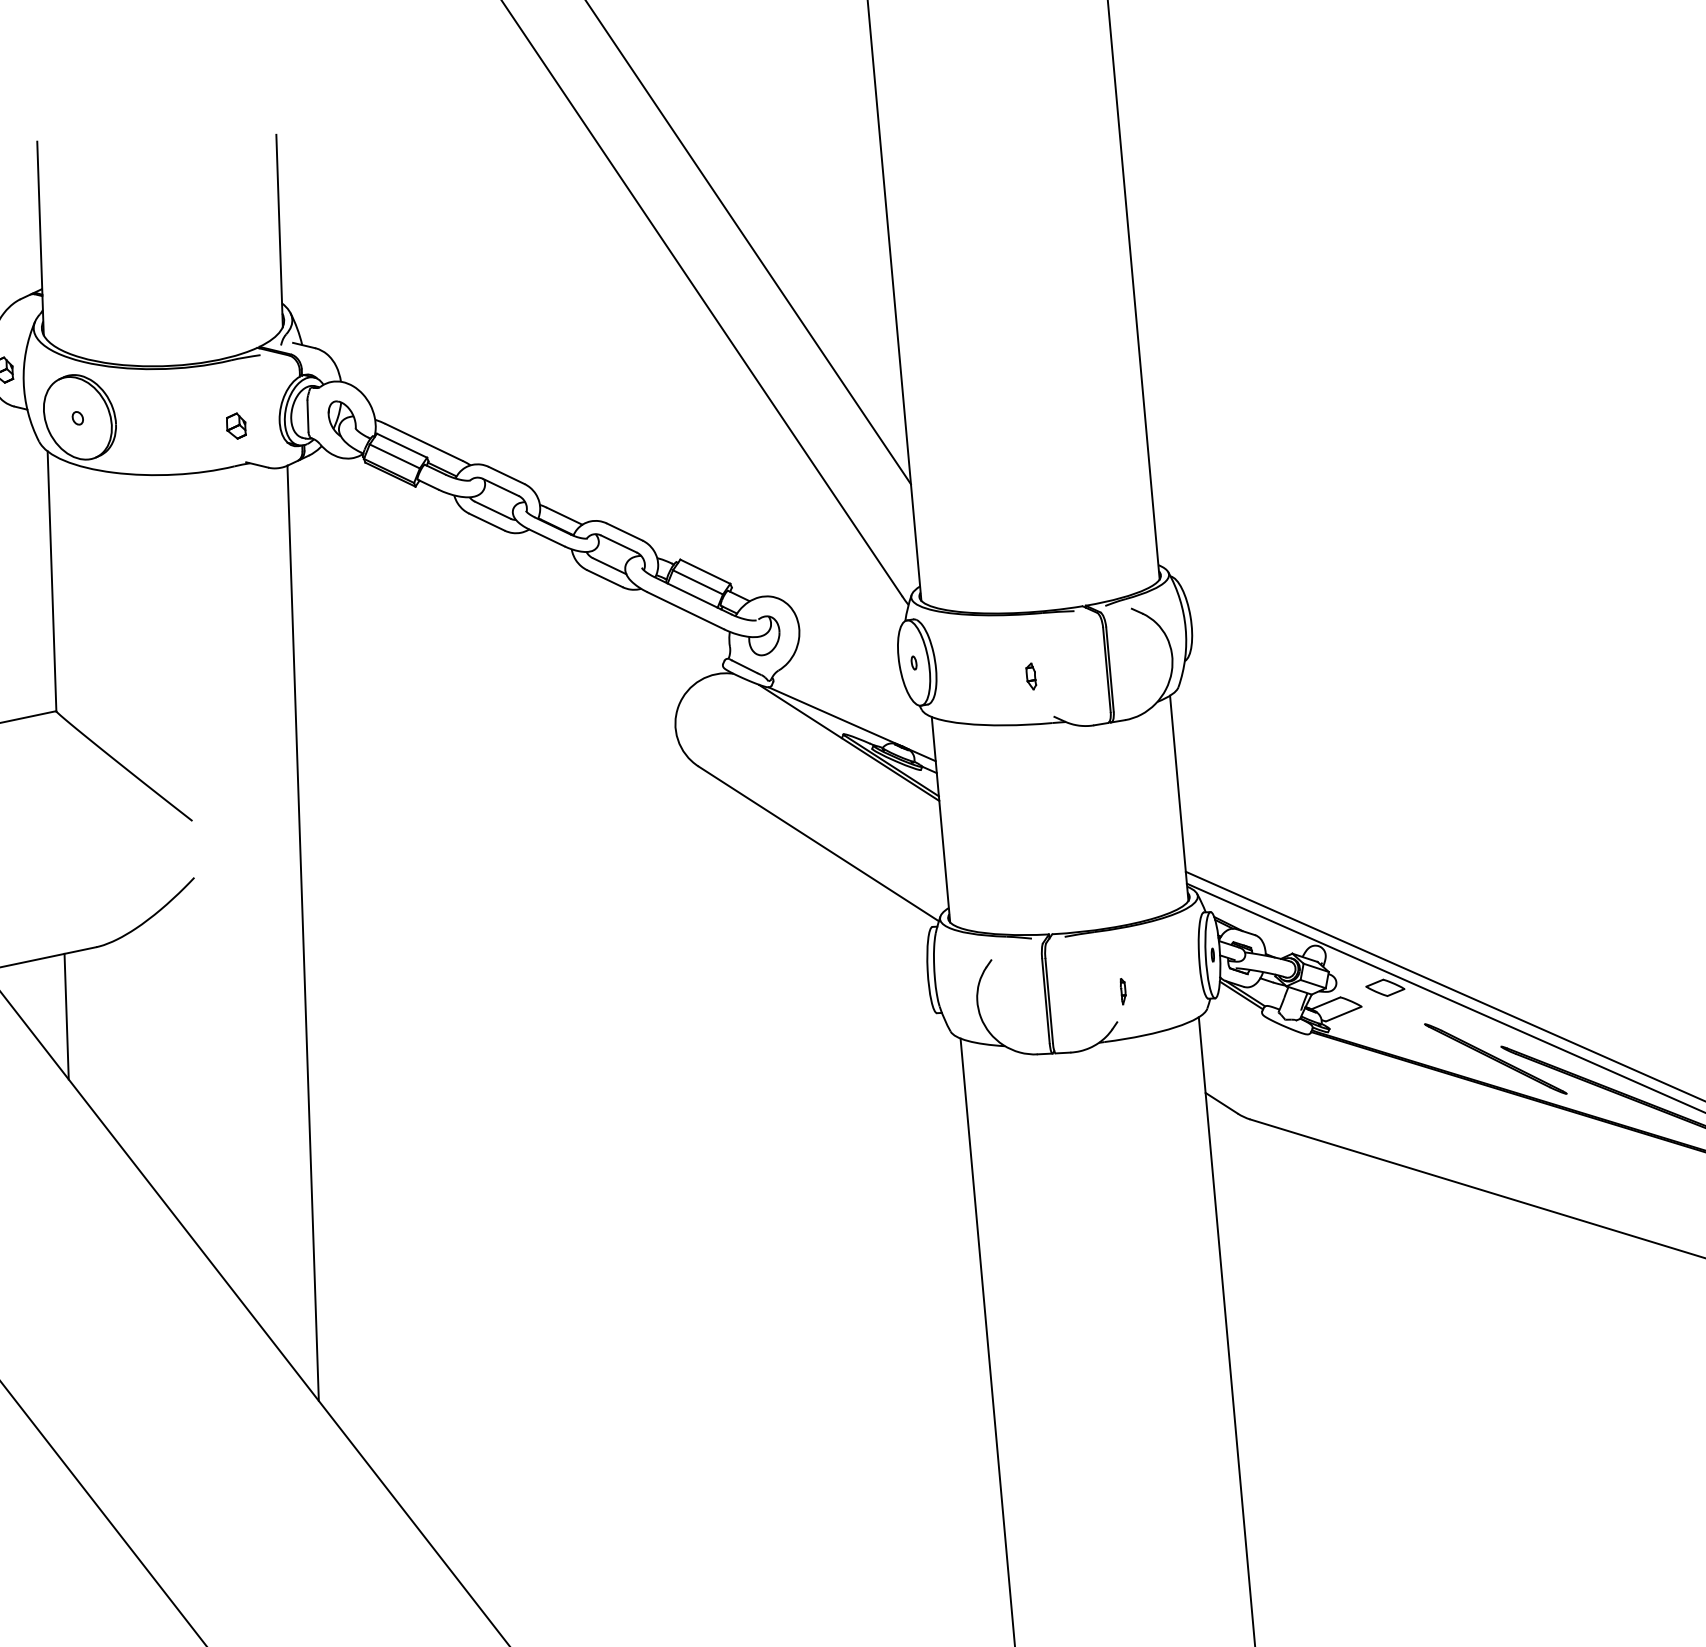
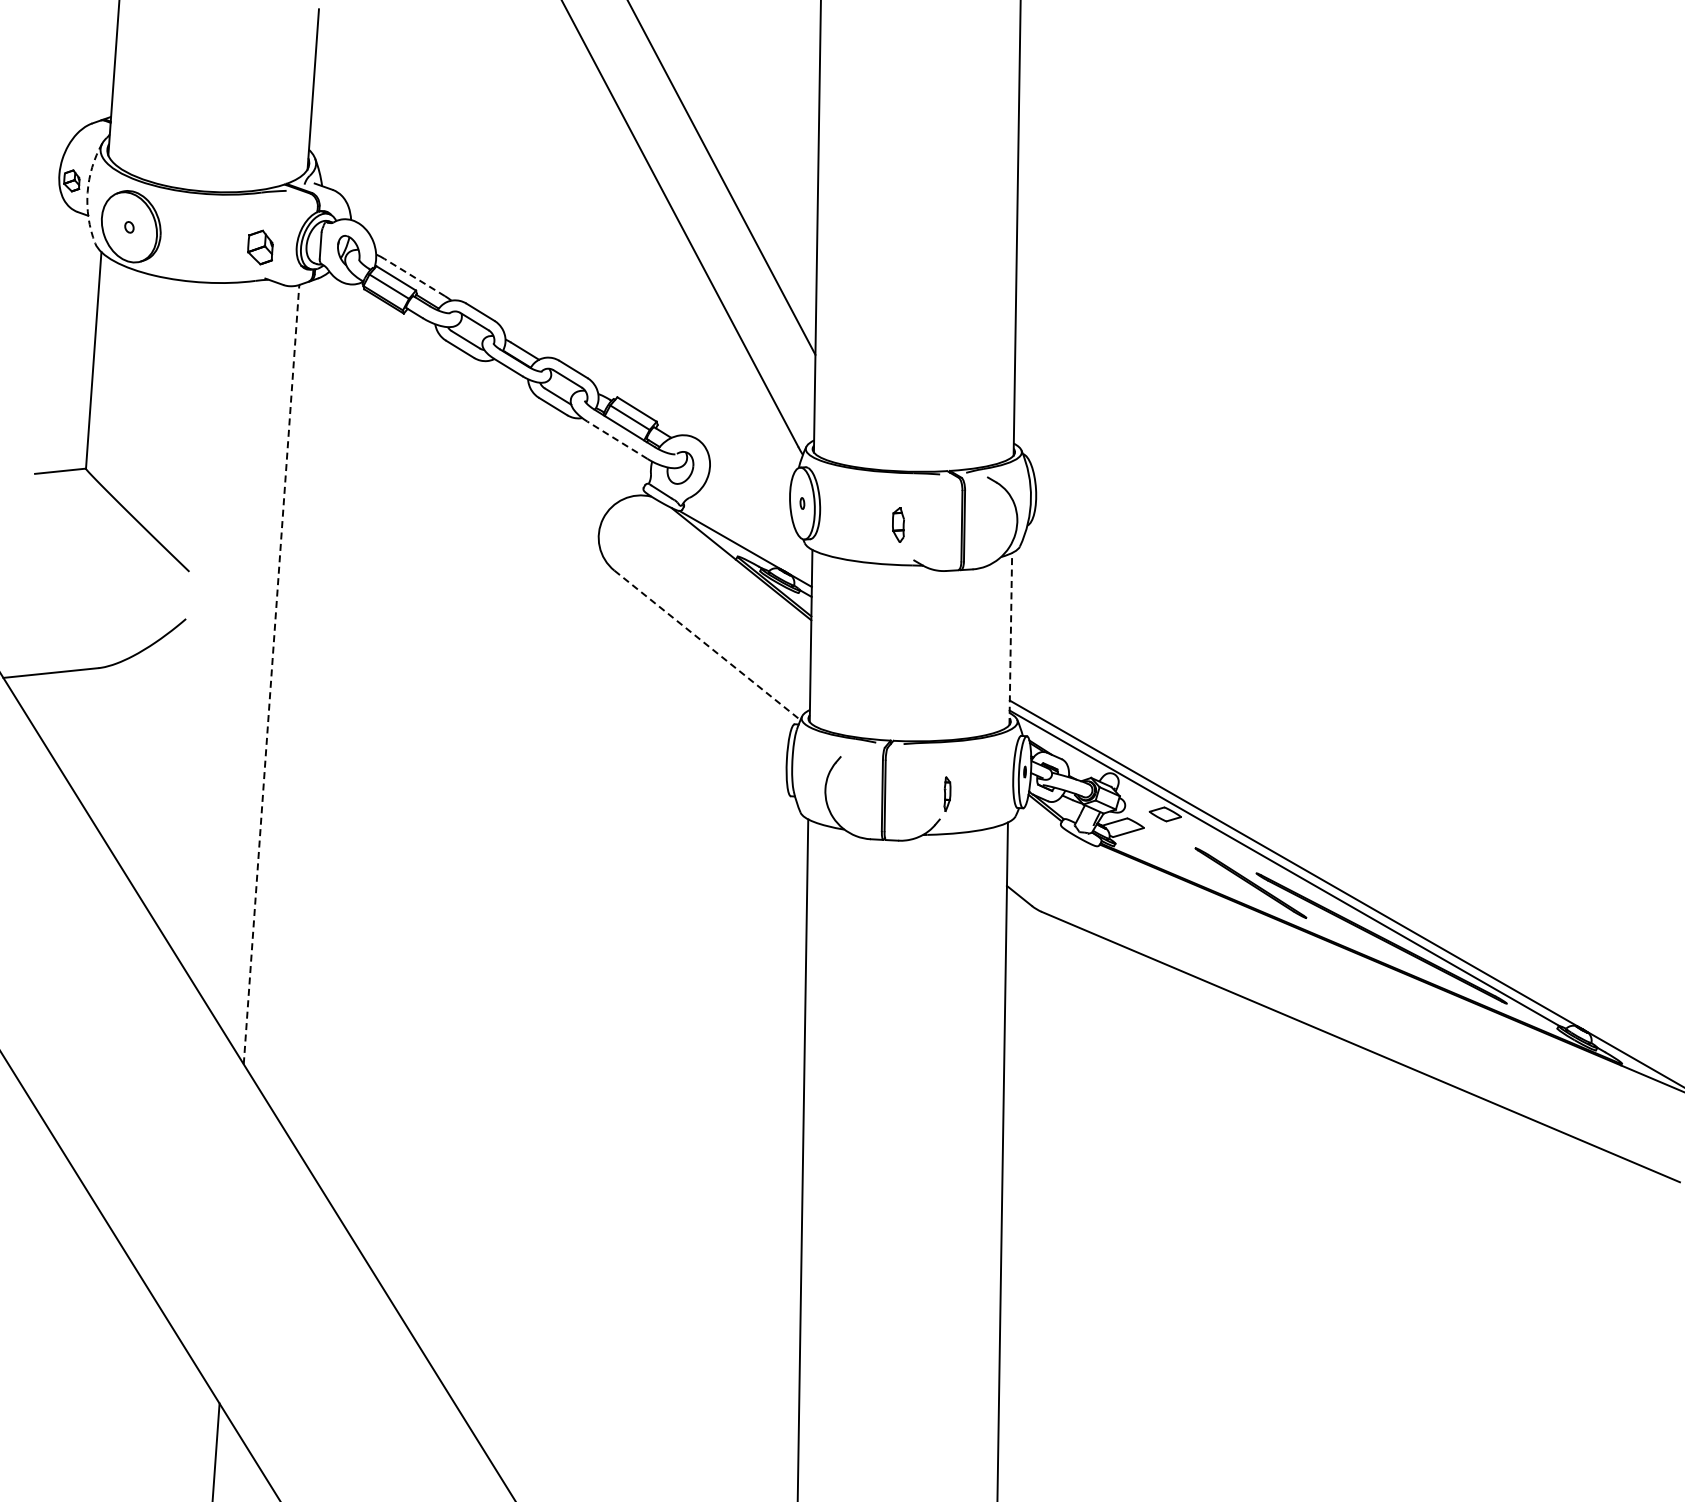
arc: (23, 382) -> (87, 192), solid -> dashed
part: (235, 426) -> (259, 247), size x1.6
line: (423, 442) -> (414, 277), solid -> dashed
line: (685, 609) -> (617, 439), solid -> dashed
part: (1031, 675) -> (898, 524), size x1.6
line: (1178, 797) -> (1010, 638), solid -> dashed
line: (818, 844) -> (707, 645), solid -> dashed
line: (303, 933) -> (271, 674), solid -> dashed
part: (1123, 991) -> (947, 794), size x1.6
line: (66, 1015) -> (67, 722), removed

